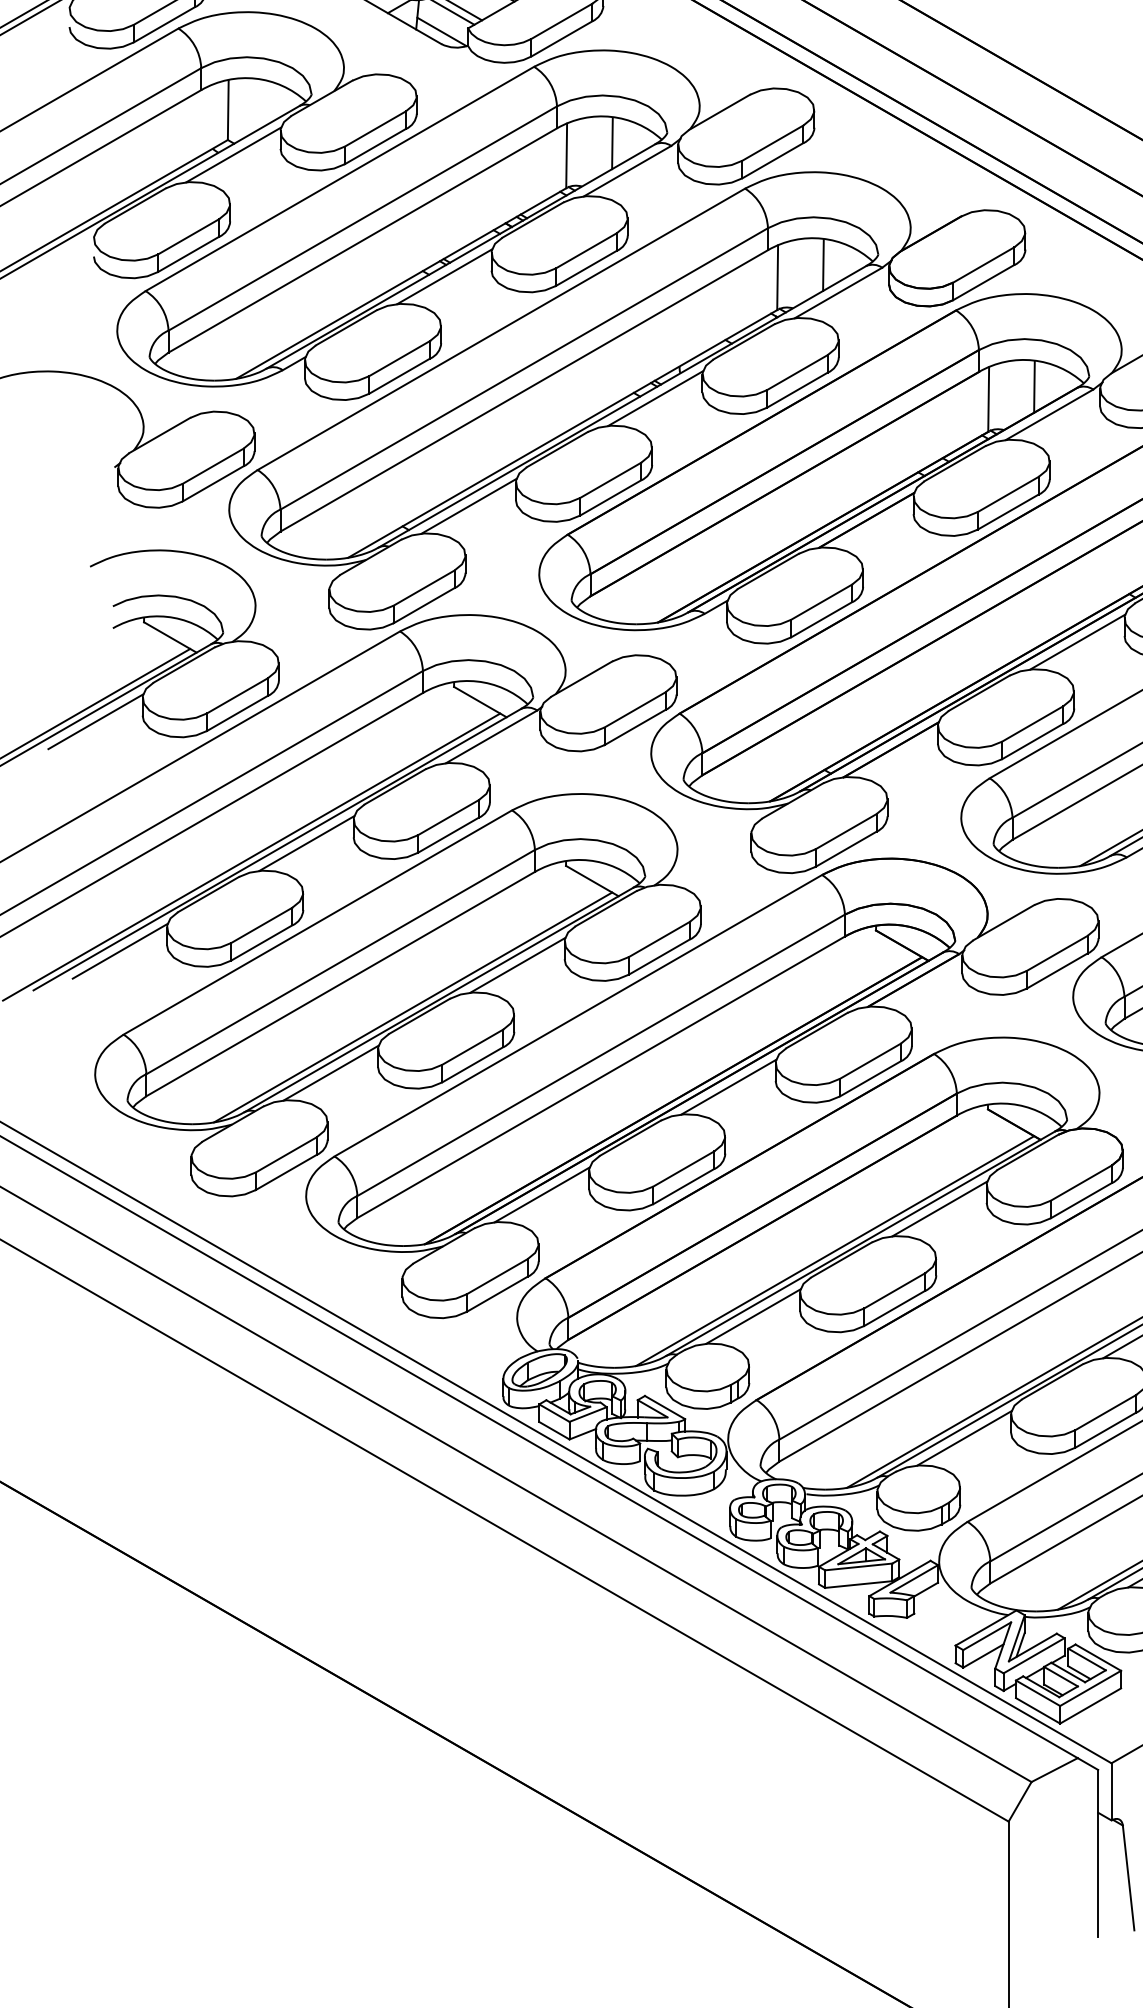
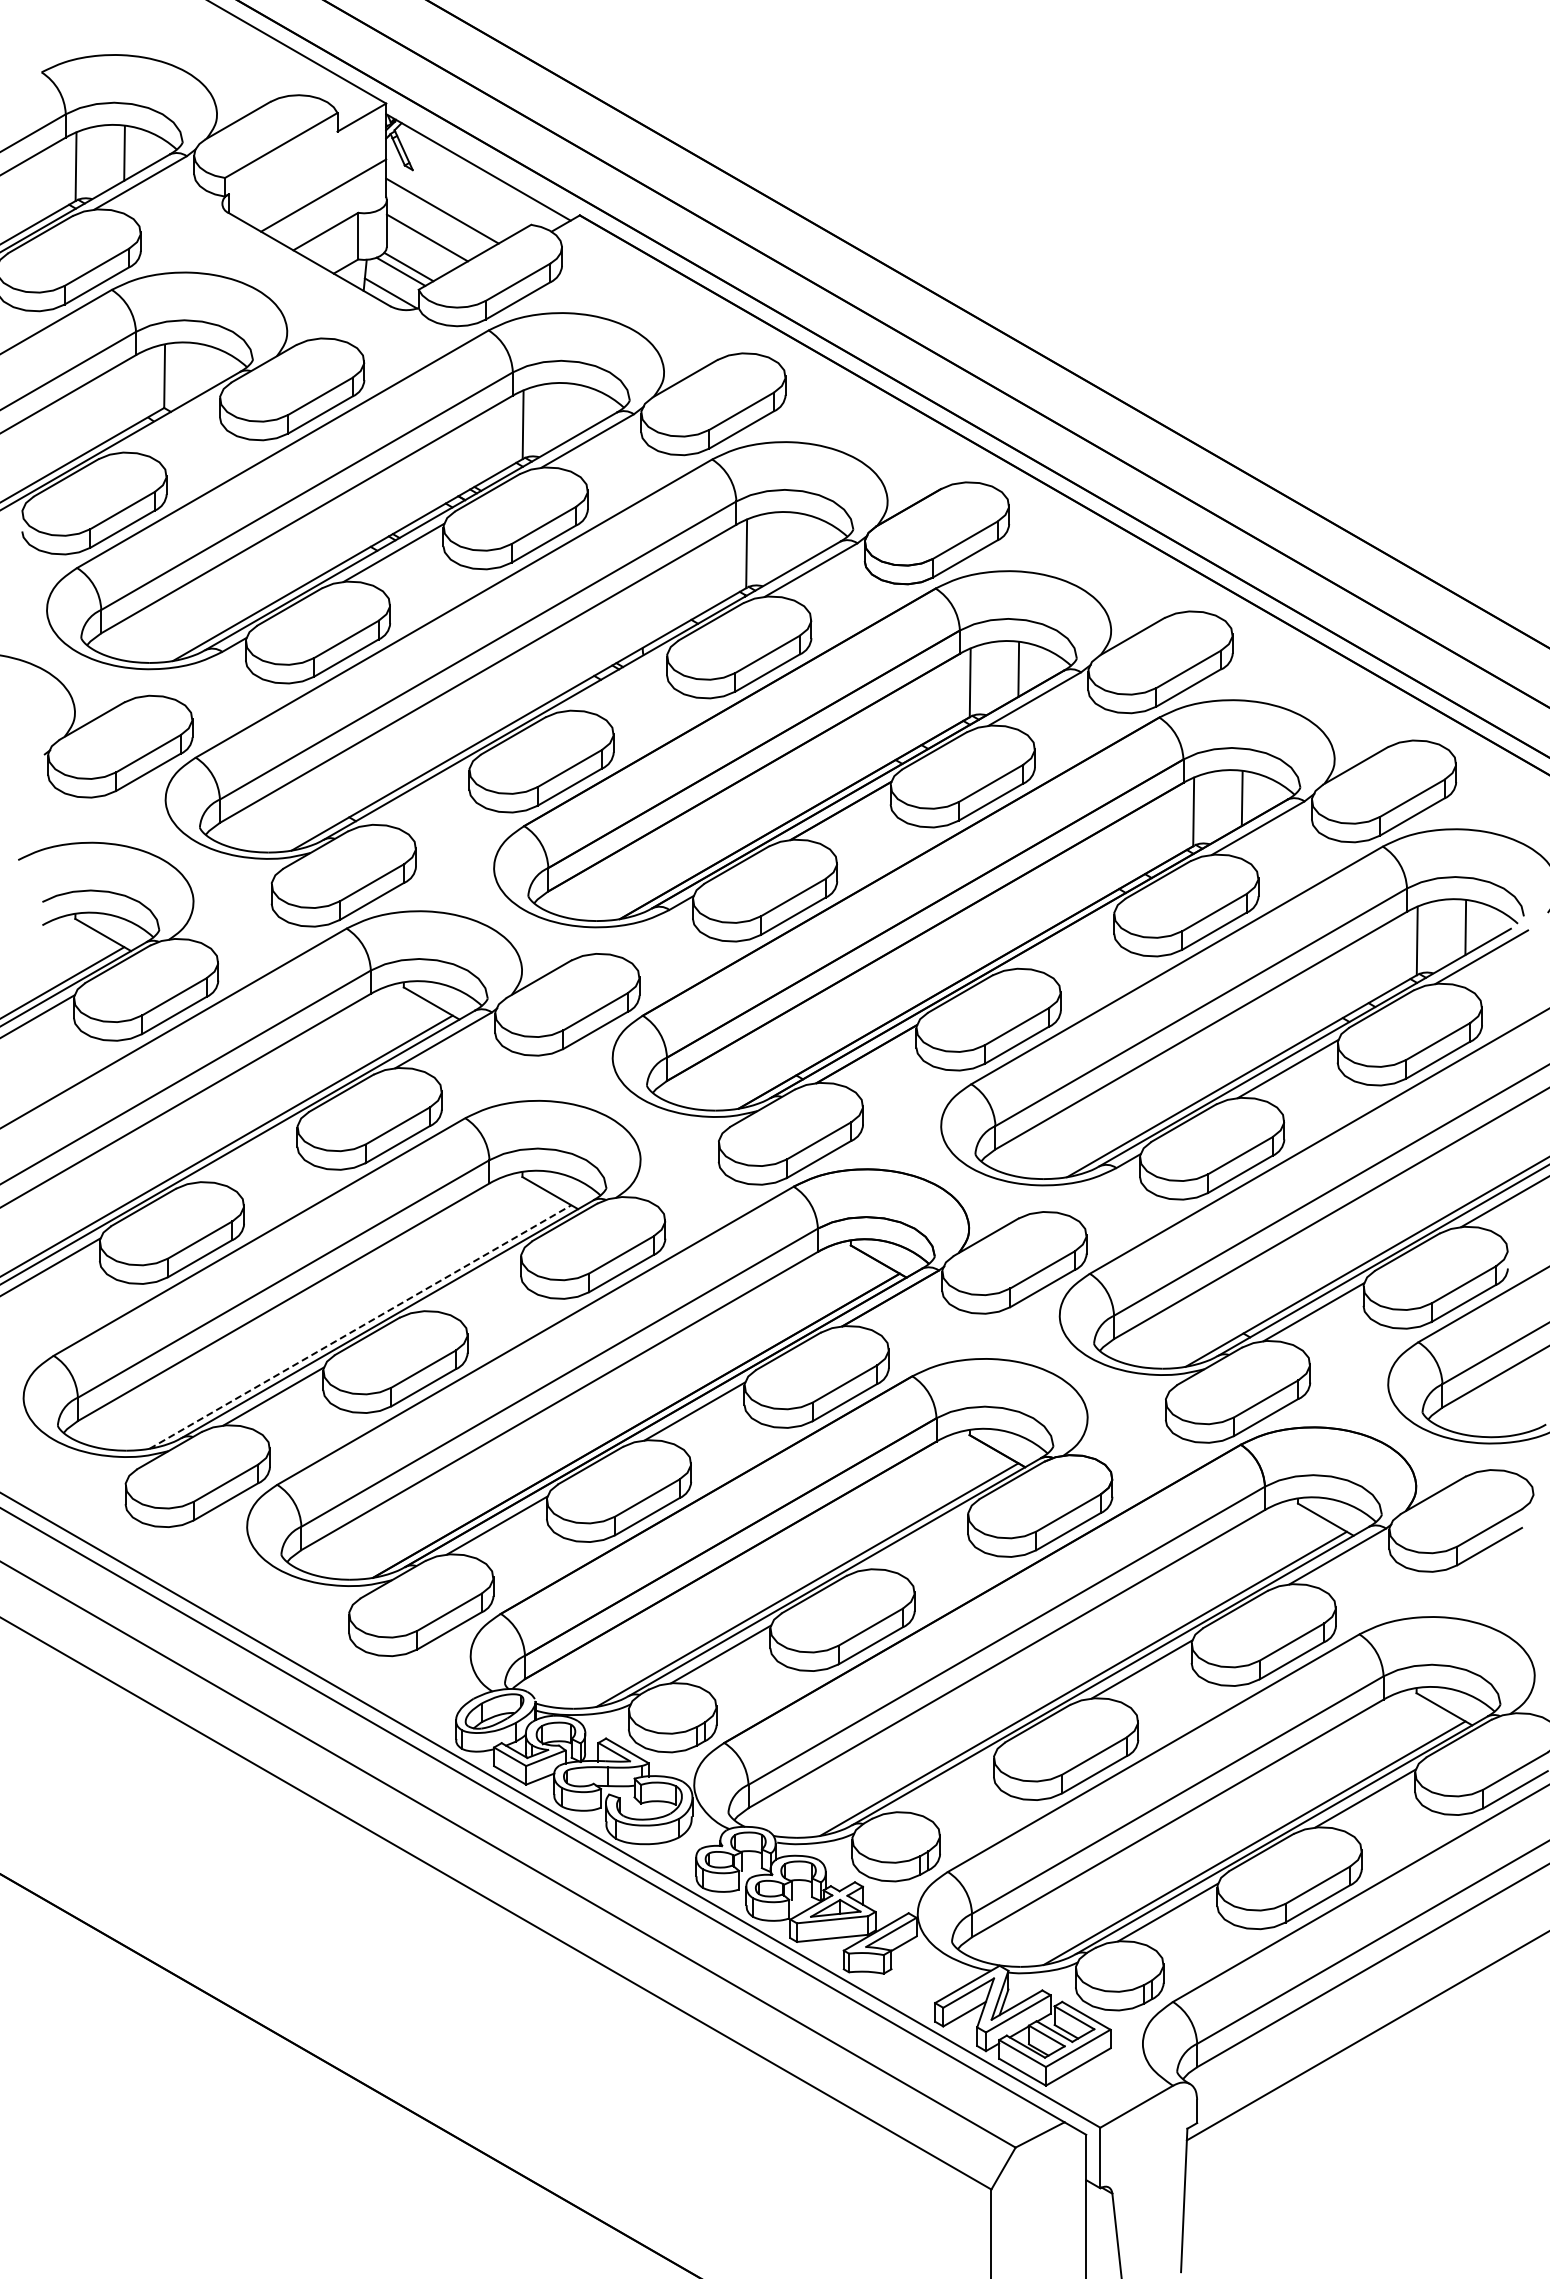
line: (612, 143) -> (571, 411), removed
line: (233, 154) -> (170, 423), removed
line: (822, 265) -> (794, 540), removed
line: (655, 398) -> (617, 681), removed
line: (468, 506) -> (419, 796), removed
line: (1077, 642) -> (1064, 940), removed
line: (306, 843) -> (247, 1153), removed
line: (517, 965) -> (471, 1282), removed
line: (413, 1007) -> (360, 1327), solid -> dashed
line: (939, 1208) -> (918, 1540), removed
line: (964, 1438) -> (944, 1783), removed

